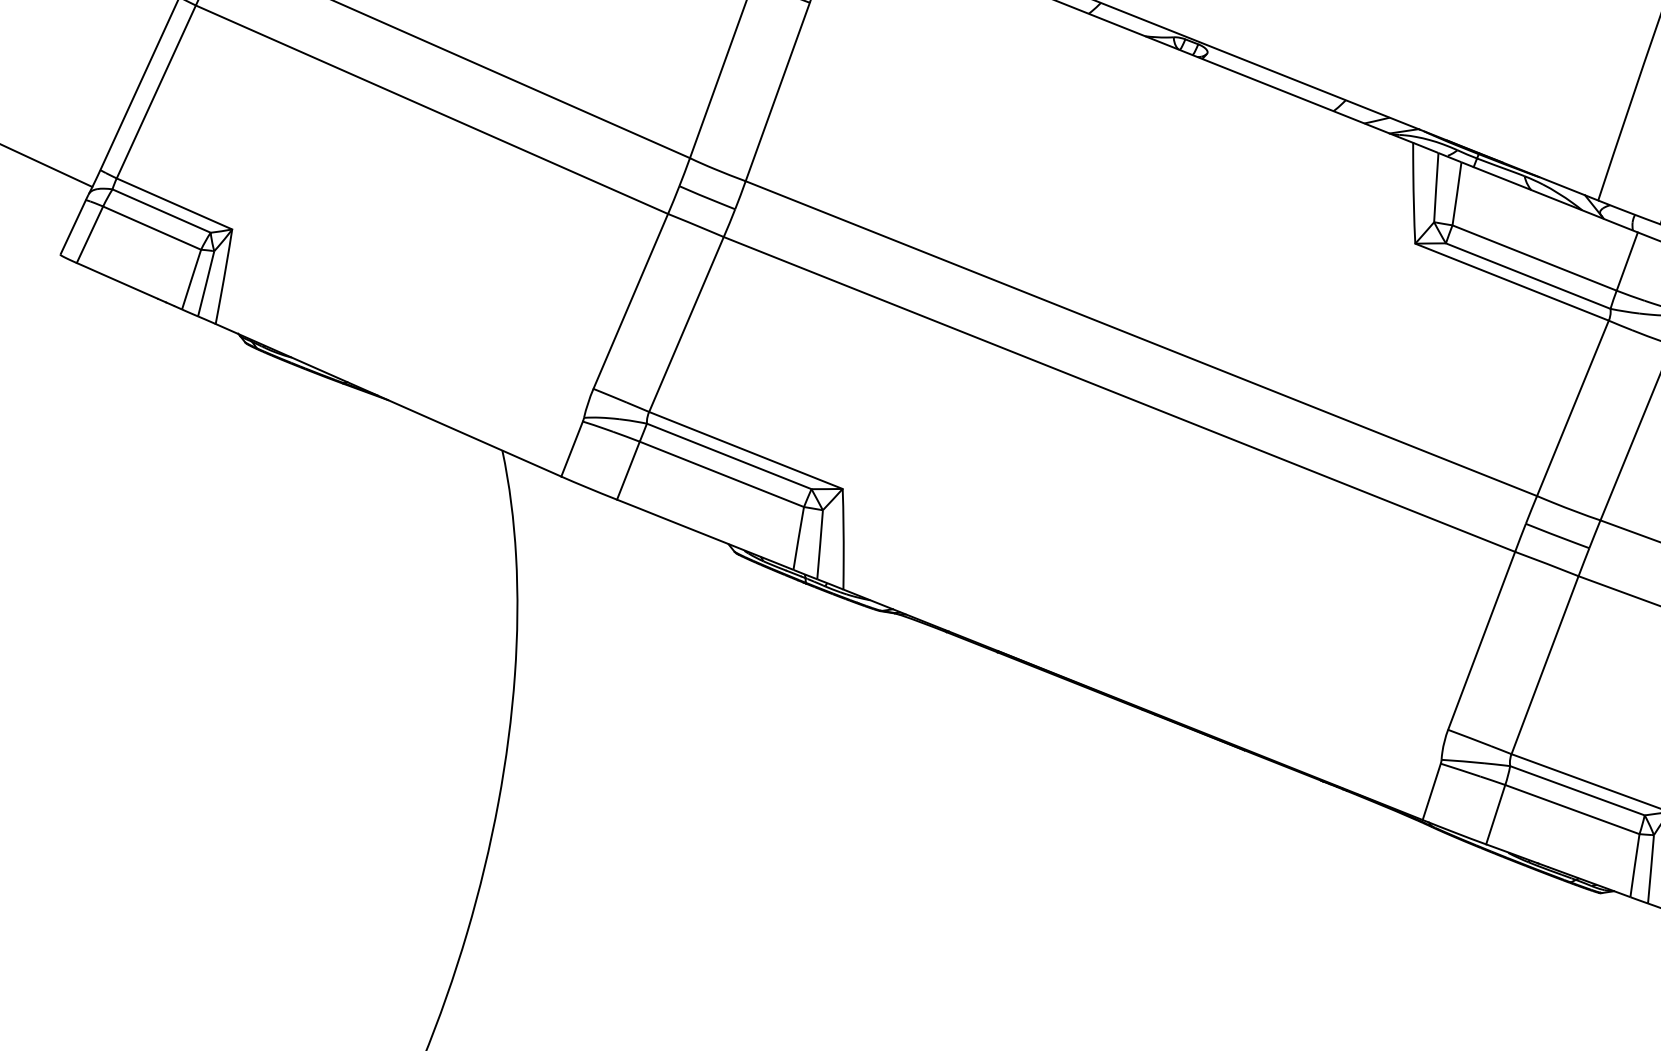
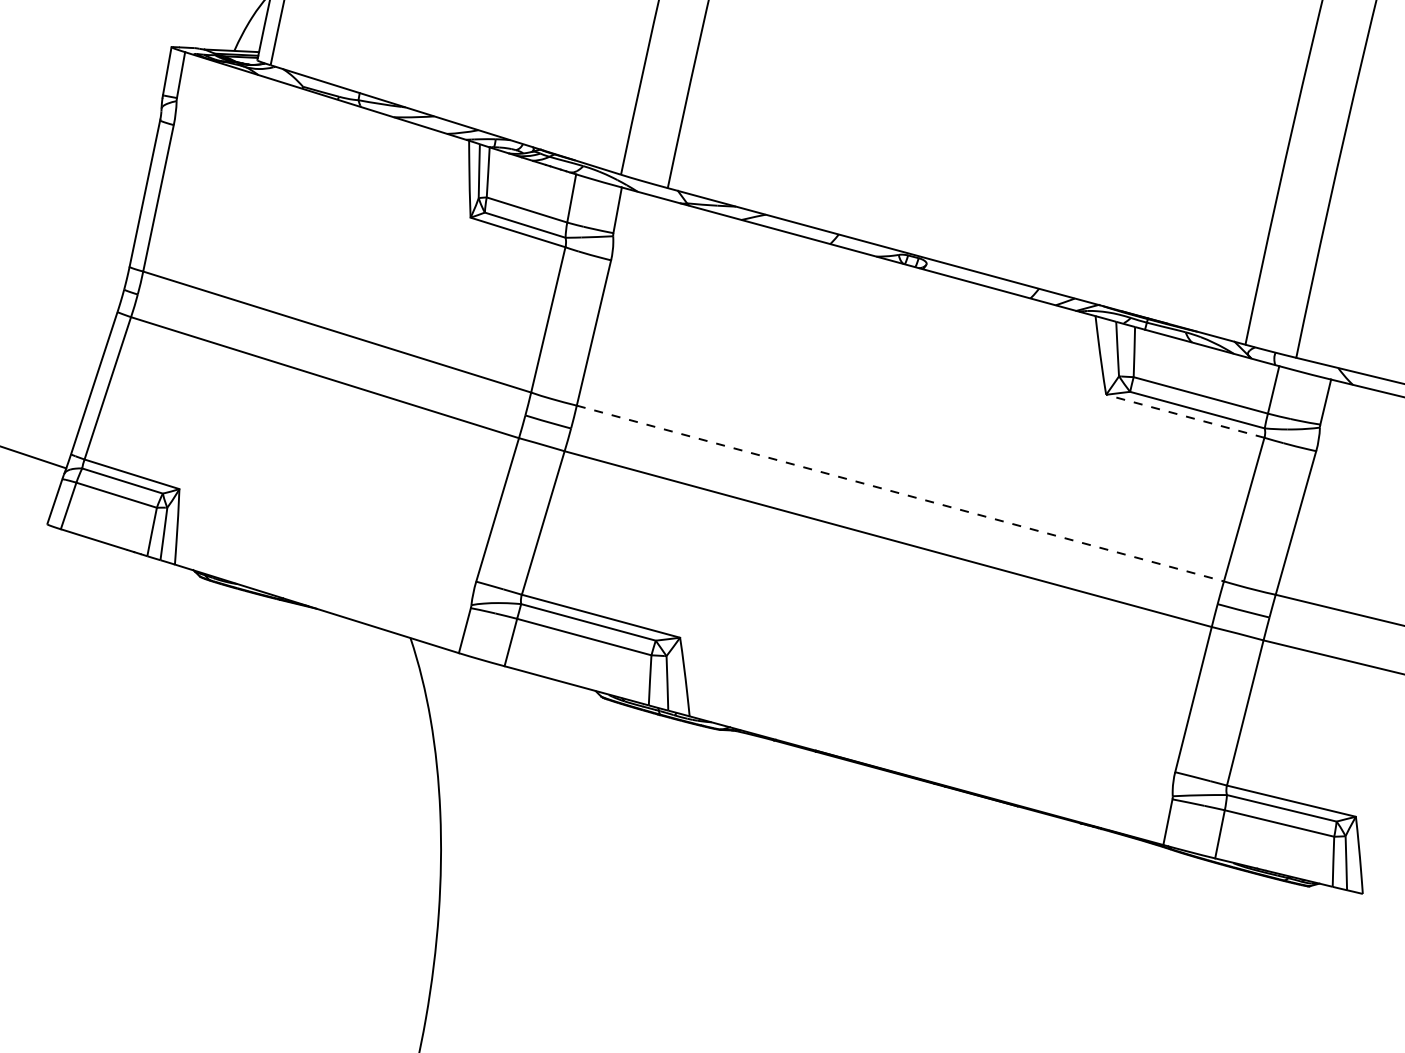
line: (1512, 282) -> (1185, 416), solid -> dashed
line: (1141, 338) -> (900, 493), solid -> dashed

